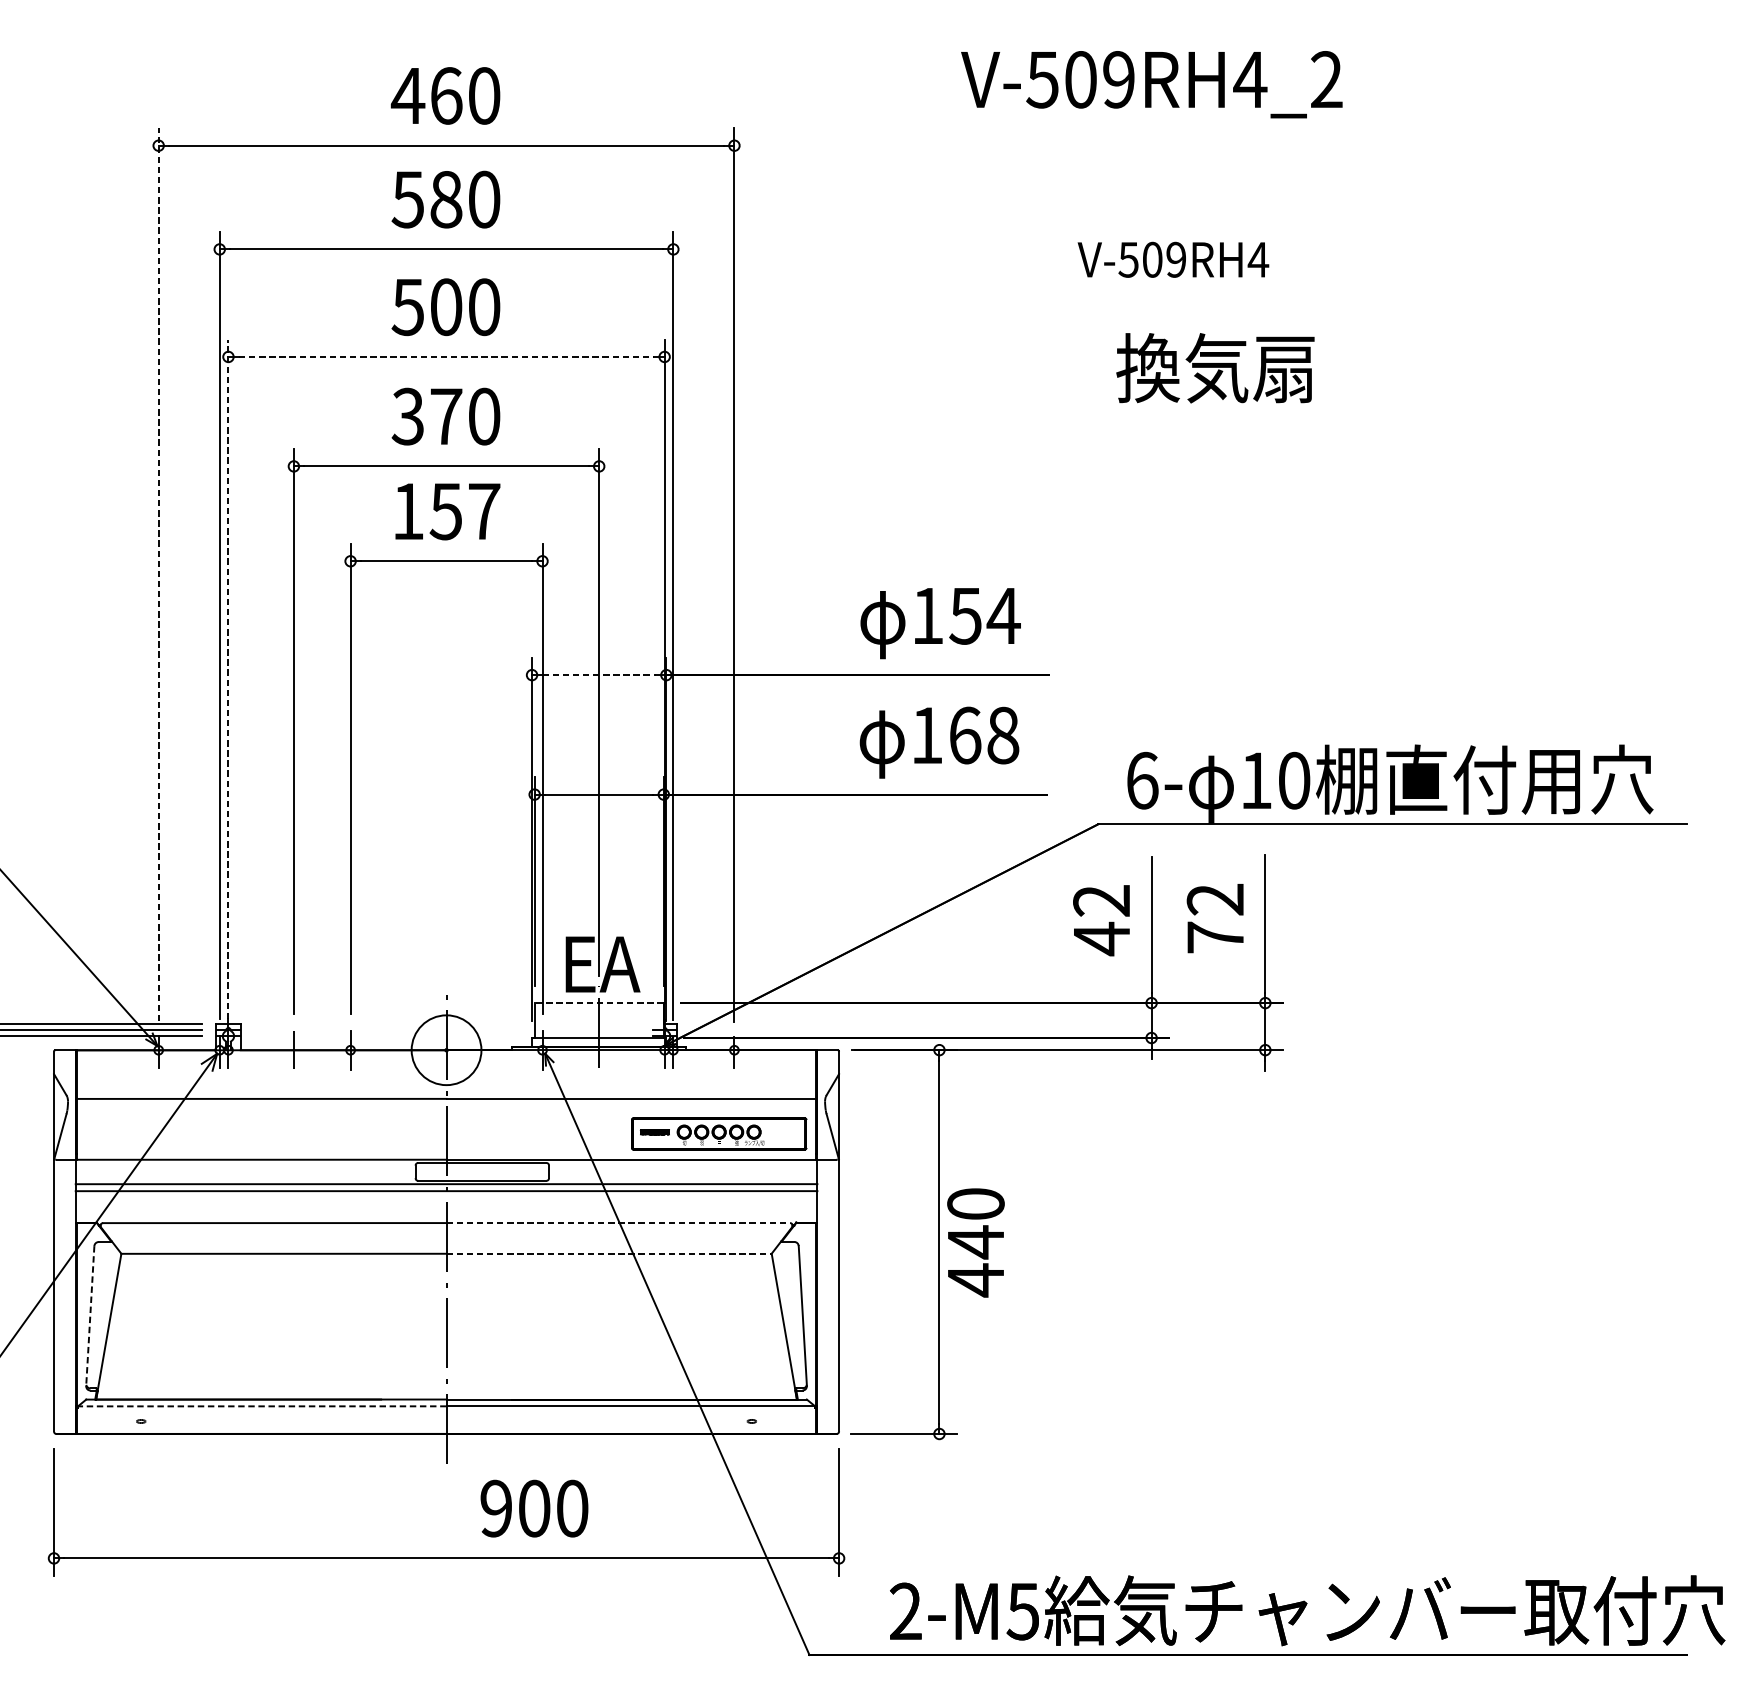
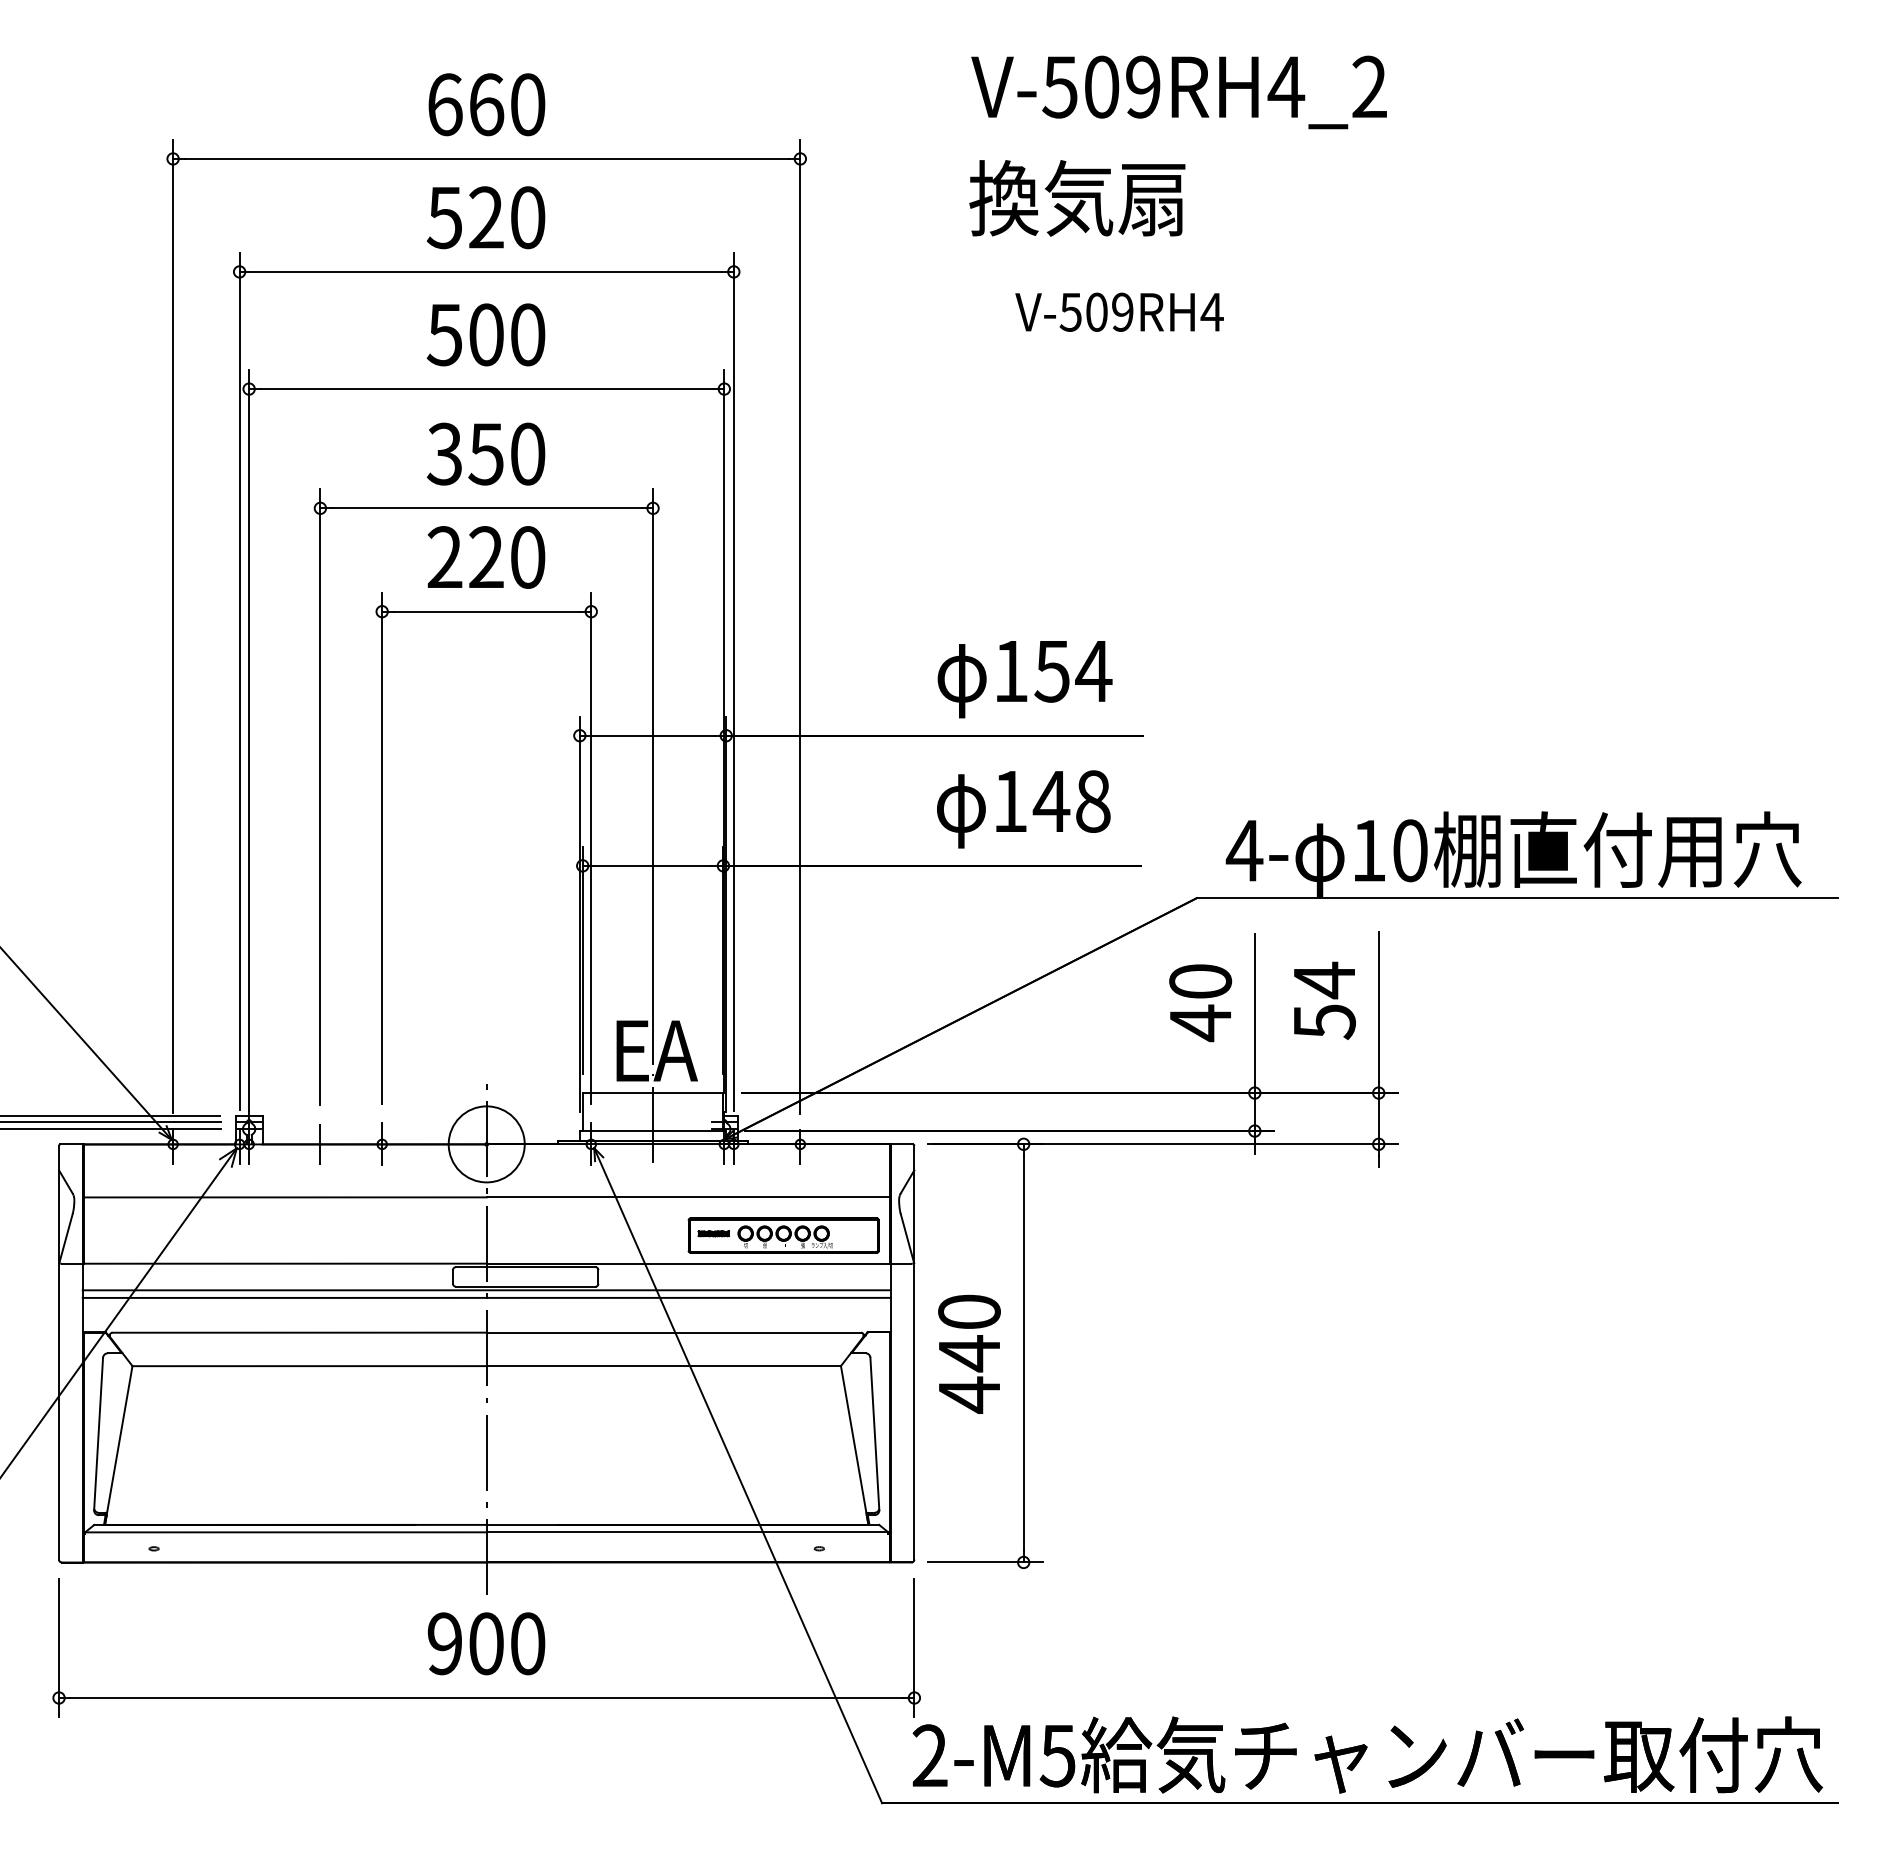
text: (1151, 84) -> (1178, 92), moved
text: (407, 95) -> (444, 104), 460 -> 660
text: (446, 199) -> (486, 217), 580 -> 520
text: (1173, 259) -> (1119, 311), moved
line: (447, 357) -> (487, 389), dashed -> solid
text: (1215, 368) -> (1077, 198), moved
text: (445, 416) -> (485, 454), 370 -> 350
text: (446, 511) -> (486, 557), 157 -> 220
line: (159, 574) -> (173, 626), dashed -> solid
line: (599, 674) -> (653, 735), dashed -> solid
line: (228, 678) -> (249, 739), dashed -> solid
text: (964, 735) -> (1051, 801), 168 -> 148
text: (1142, 780) -> (1244, 850), 6- -> 4-
text: (1101, 900) -> (1200, 981), 42 -> 40
text: (1215, 918) -> (1324, 1000), 72 -> 54
line: (598, 1003) -> (652, 1093), dashed -> solid
line: (618, 1222) -> (674, 1332), dashed -> solid
text: (975, 1242) -> (969, 1353), moved
line: (609, 1254) -> (664, 1366), dashed -> solid
line: (90, 1316) -> (98, 1434), dashed -> solid
line: (261, 1406) -> (285, 1532), dashed -> solid
text: (534, 1508) -> (486, 1643), moved
text: (1307, 1610) -> (1367, 1754), moved

